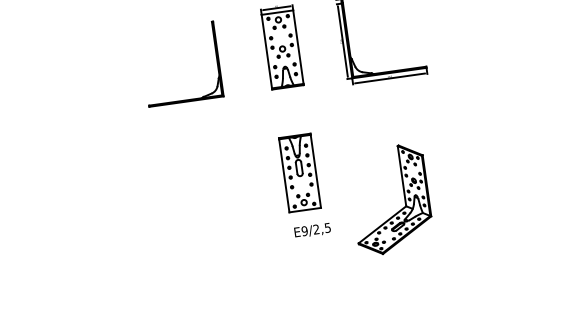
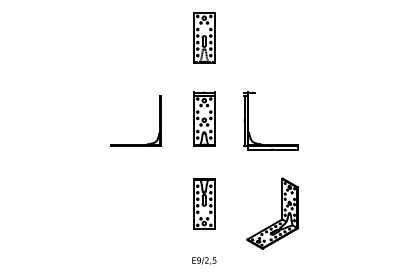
part: (398, 210) -> (276, 221), moved
text: (312, 230) -> (204, 260), moved

